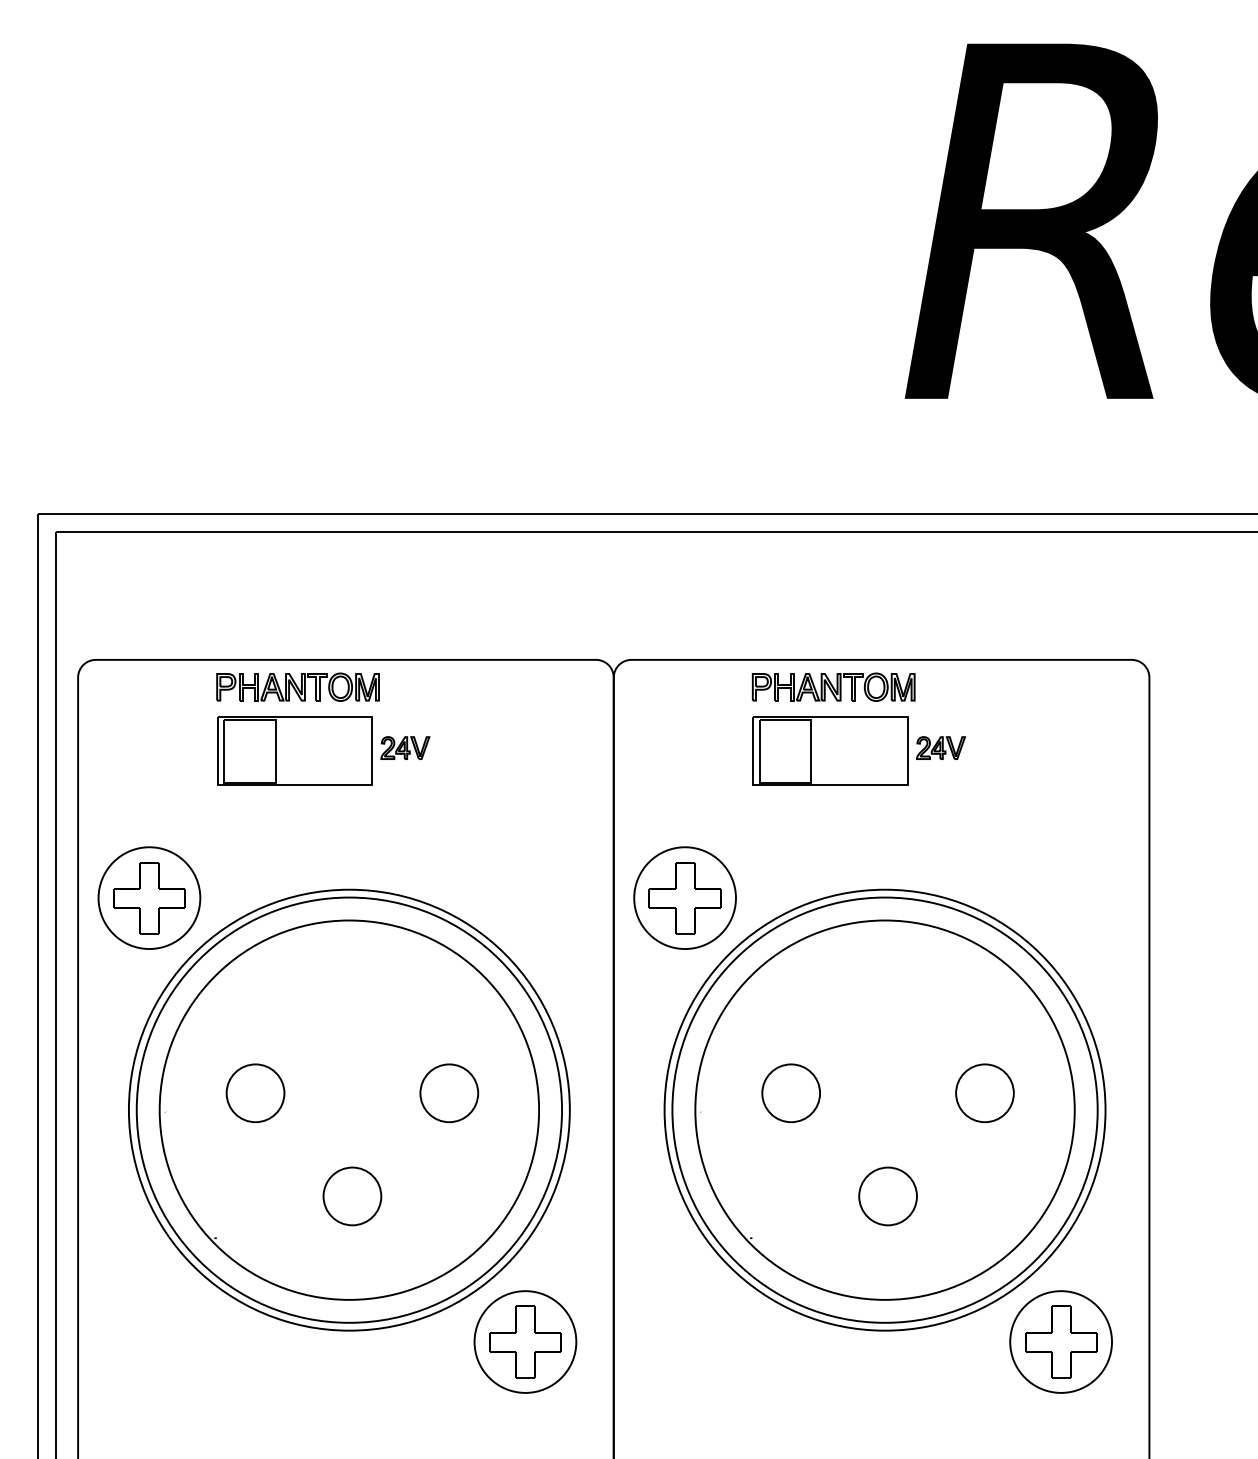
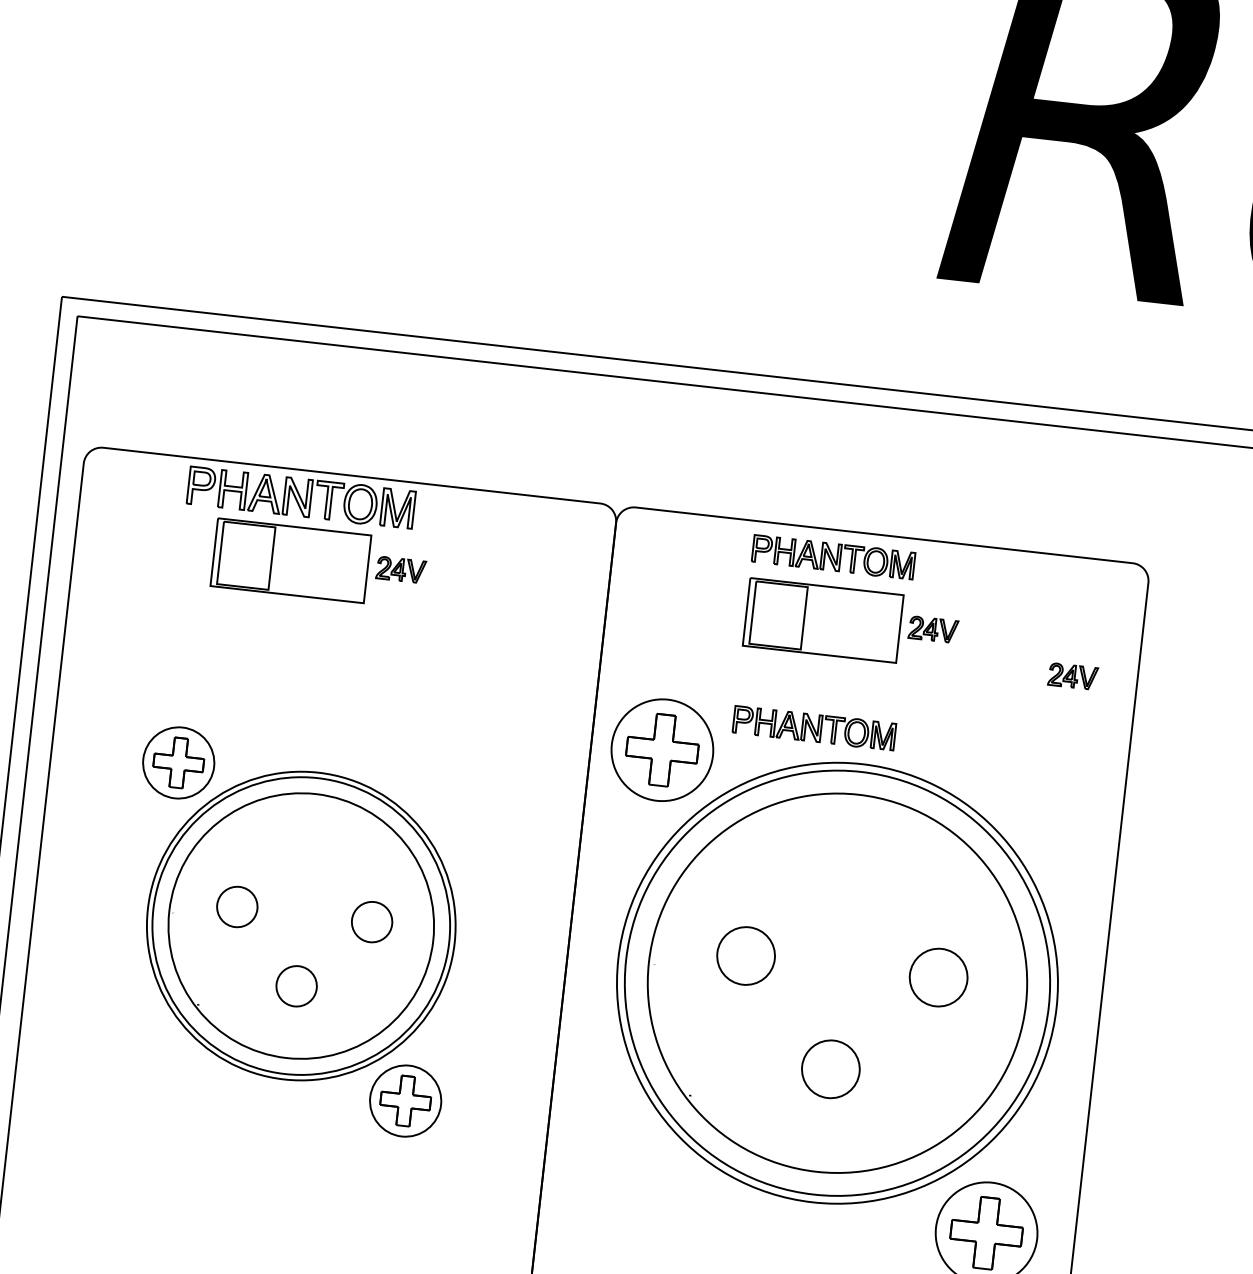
part: (297, 686) -> (300, 496), size x1.4
part: (1085, 778) -> (1073, 675), added
part: (833, 858) -> (814, 727), added
part: (337, 1119) -> (292, 931), size x0.7

